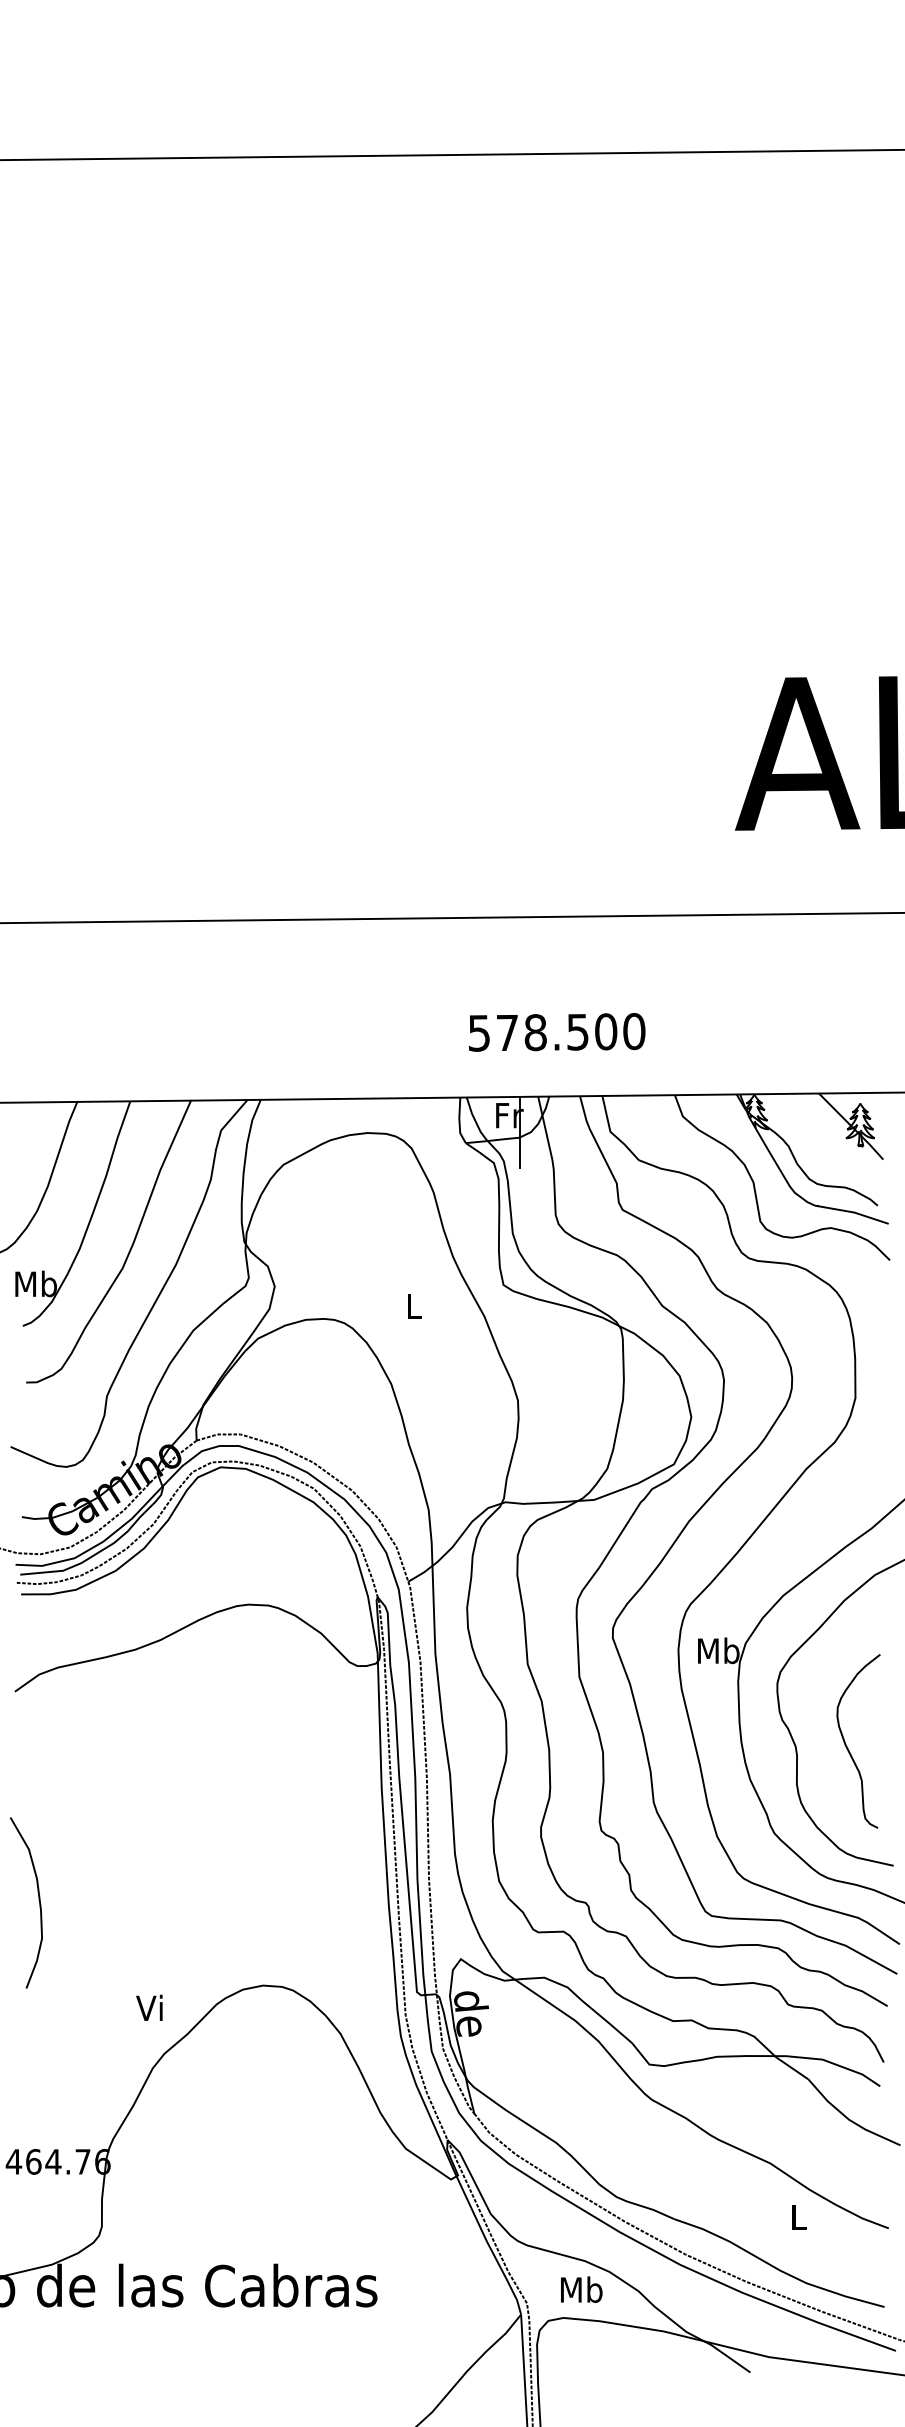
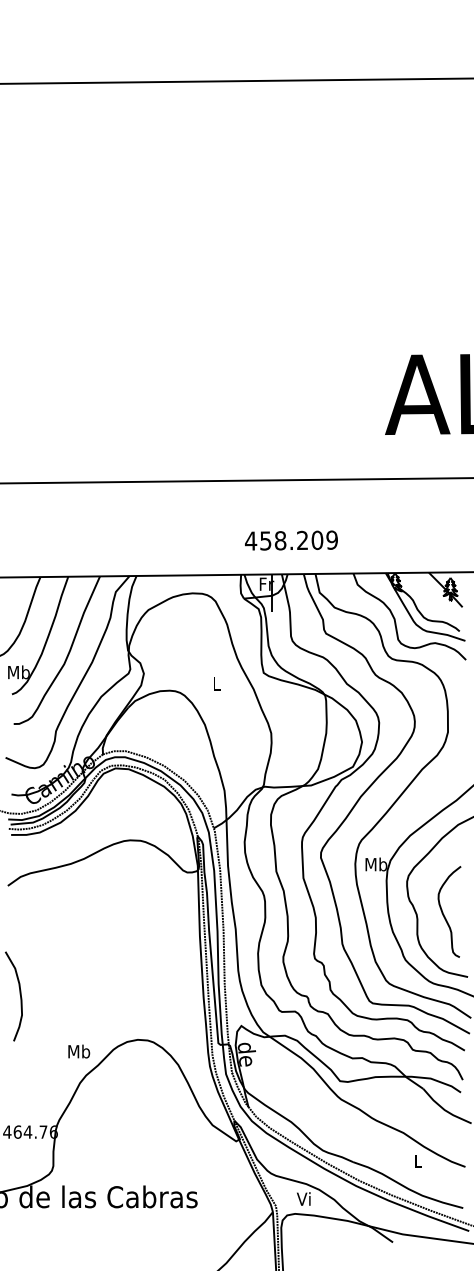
text: (556, 1032) -> (291, 540), 578.500 -> 458.209
text: (151, 2007) -> (79, 1051), Vi -> Mb
text: (581, 2288) -> (304, 1198), Mb -> Vi

